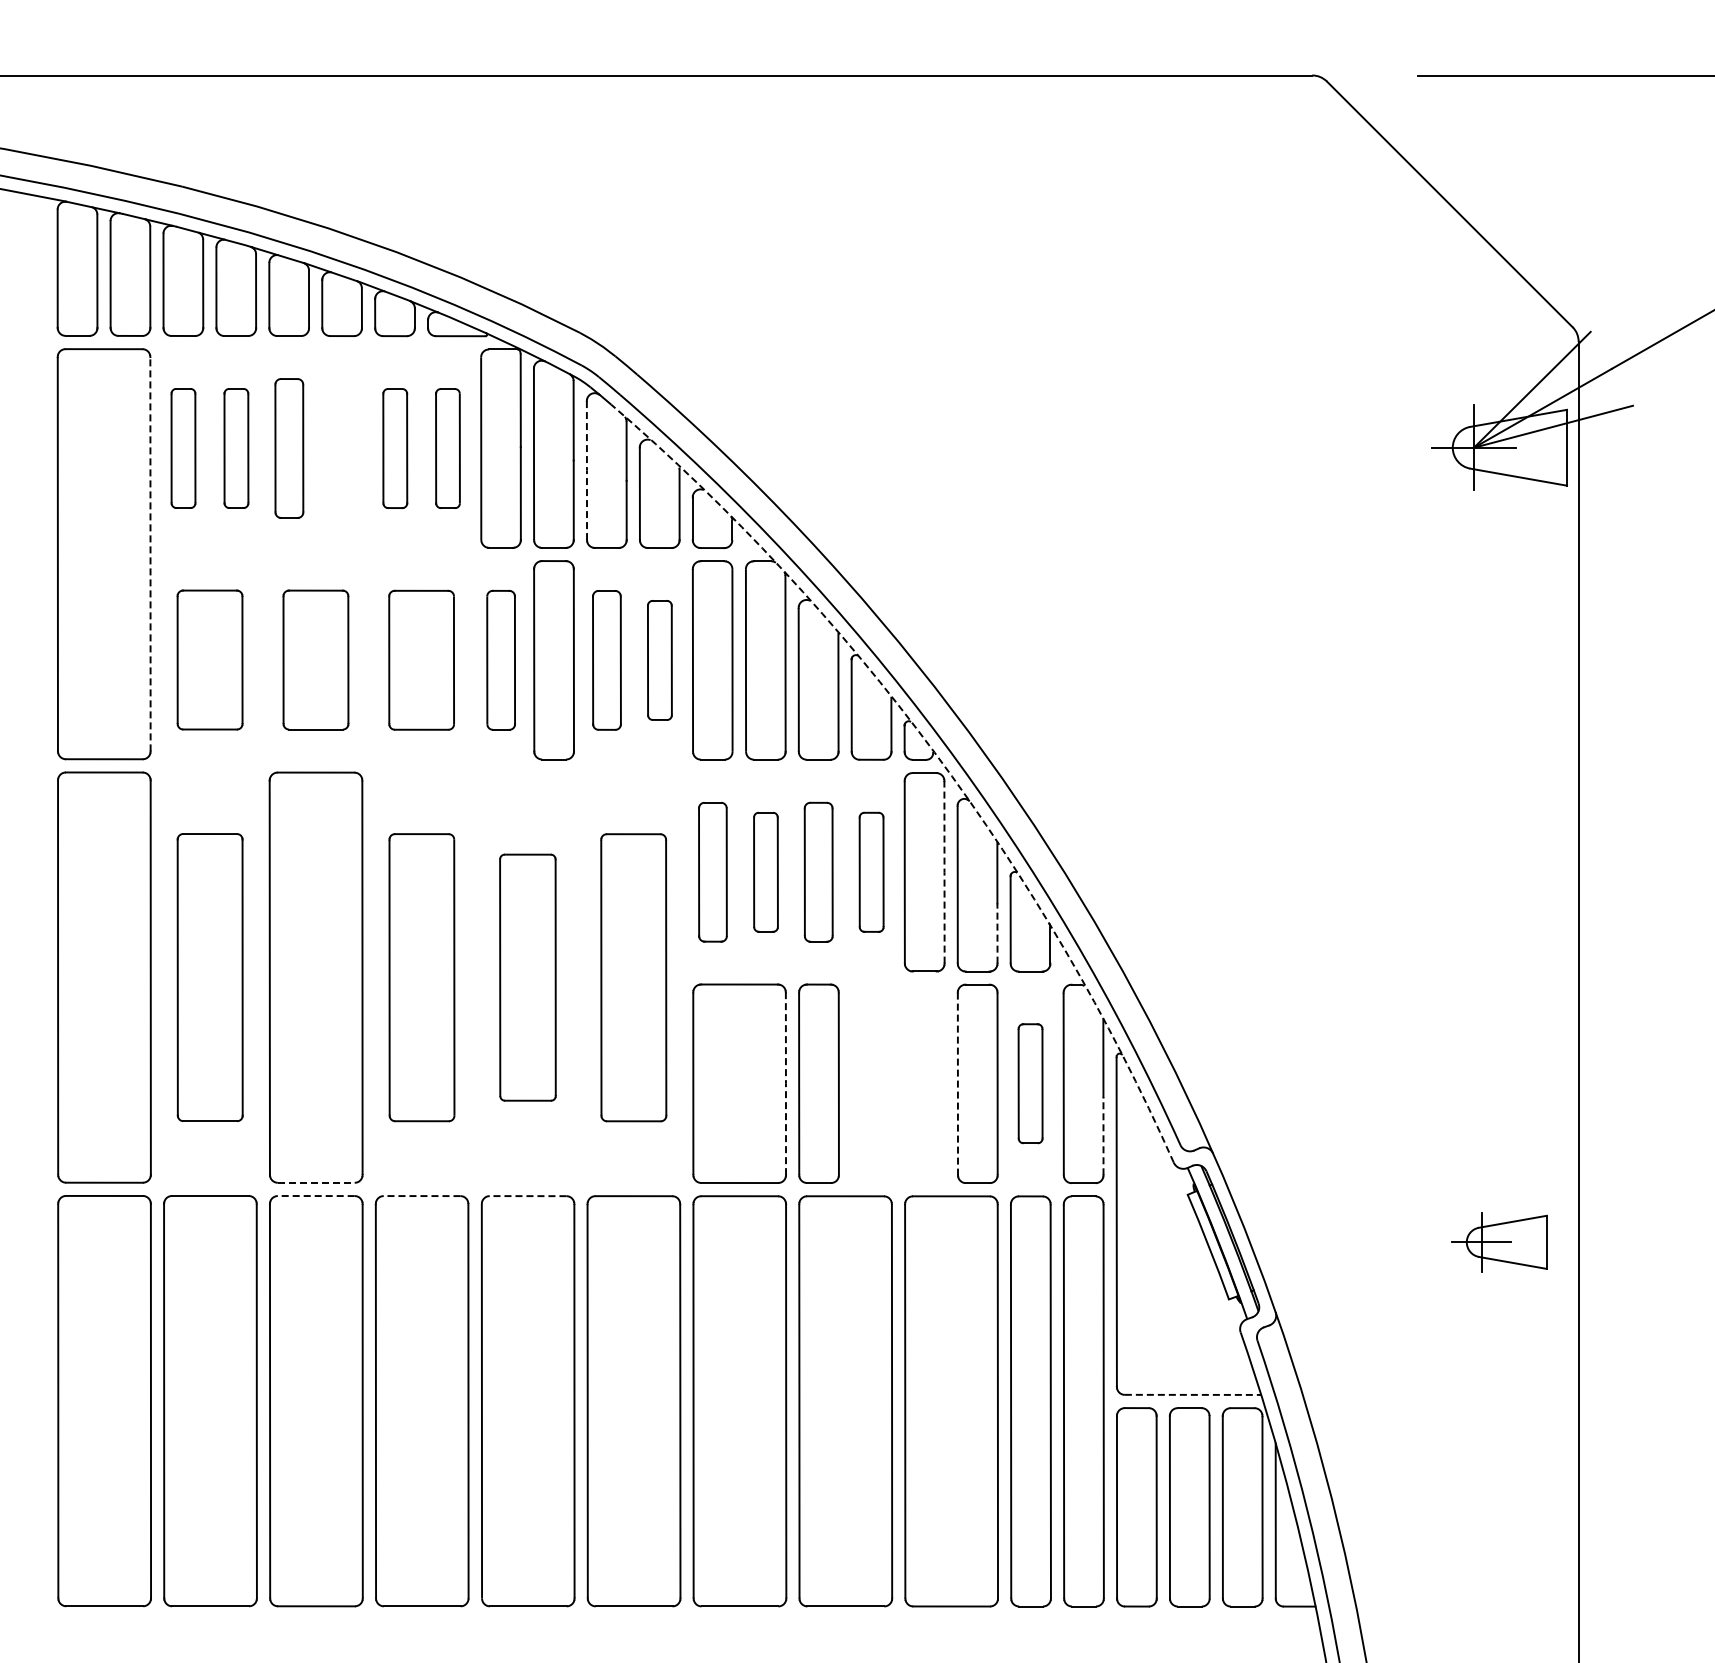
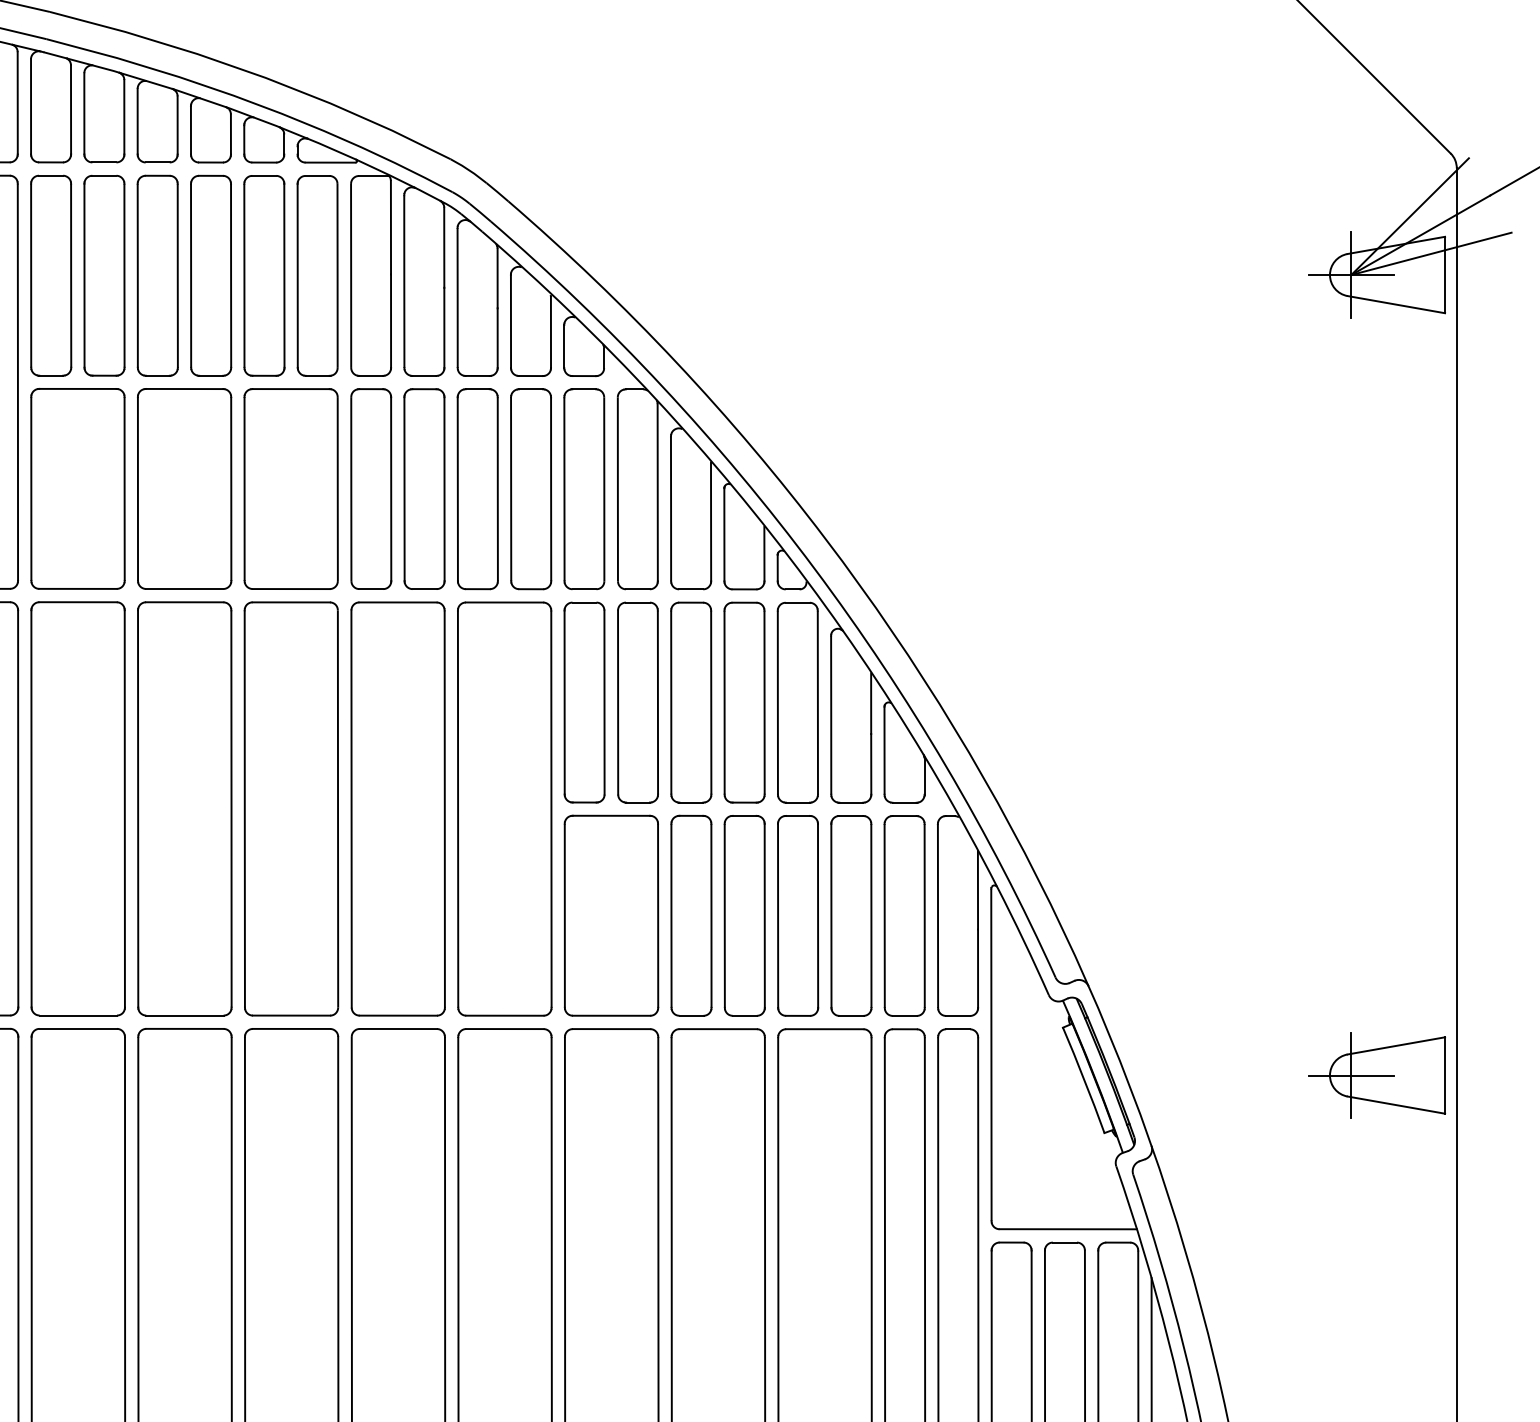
part: (183, 448) -> (51, 275), size x1.67
part: (236, 448) -> (104, 275), size x1.67
part: (289, 448) -> (157, 275), size x1.43
part: (342, 448) -> (211, 275), added
part: (395, 448) -> (264, 275), size x1.67
part: (447, 448) -> (317, 275), size x1.67
line: (586, 470) -> (457, 297), dashed -> solid
line: (150, 554) -> (17, 382), dashed -> solid
part: (209, 659) -> (77, 488), size x1.43
part: (315, 659) -> (184, 488), size x1.43
part: (421, 660) -> (290, 489), size x1.43
part: (500, 660) -> (370, 489), size x1.43
part: (606, 660) -> (477, 489), size x1.43
part: (659, 660) -> (530, 489), size x1.67
arc: (934, 752) -> (807, 582), dashed -> solid
part: (712, 872) -> (584, 702), size x1.43
part: (765, 872) -> (637, 702), size x1.67
part: (818, 872) -> (690, 702), size x1.43
part: (871, 872) -> (744, 702), size x1.67
line: (944, 872) -> (817, 702), dashed -> solid
line: (997, 933) -> (871, 764), dashed -> solid
part: (209, 977) -> (77, 808), size x1.43
part: (421, 977) -> (290, 808), size x1.43
part: (527, 977) -> (397, 808), size x1.67
part: (633, 977) -> (504, 808), size x1.43
line: (785, 1083) -> (657, 915), dashed -> solid
part: (871, 1083) -> (744, 915), added
part: (924, 1083) -> (797, 915), added
part: (1030, 1083) -> (904, 915), size x1.67
line: (957, 1084) -> (830, 916), dashed -> solid
line: (1103, 1136) -> (978, 968), dashed -> solid
line: (316, 1182) -> (185, 1015), dashed -> solid
line: (315, 1196) -> (184, 1029), dashed -> solid
line: (421, 1196) -> (290, 1029), dashed -> solid
line: (527, 1196) -> (397, 1029), dashed -> solid
part: (1499, 1242) -> (1377, 1075), size x1.43
line: (1193, 1394) -> (1068, 1228), dashed -> solid

